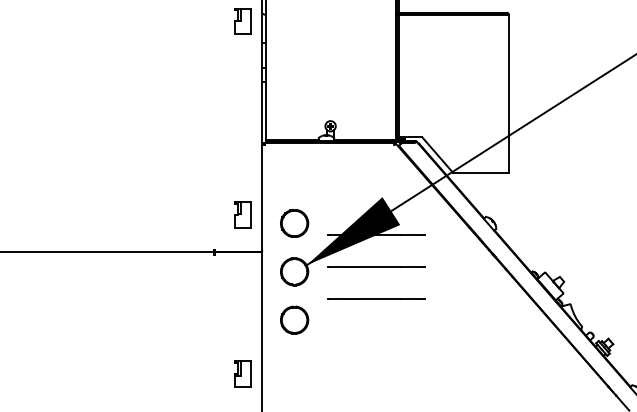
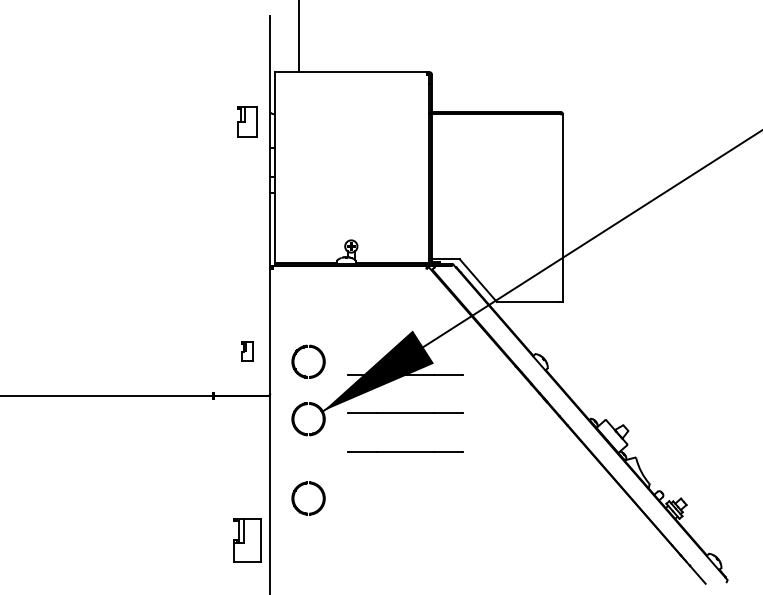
part: (243, 214) -> (247, 351), size x0.6
part: (288, 310) -> (301, 486), moved
part: (243, 373) -> (247, 539), size x1.4

